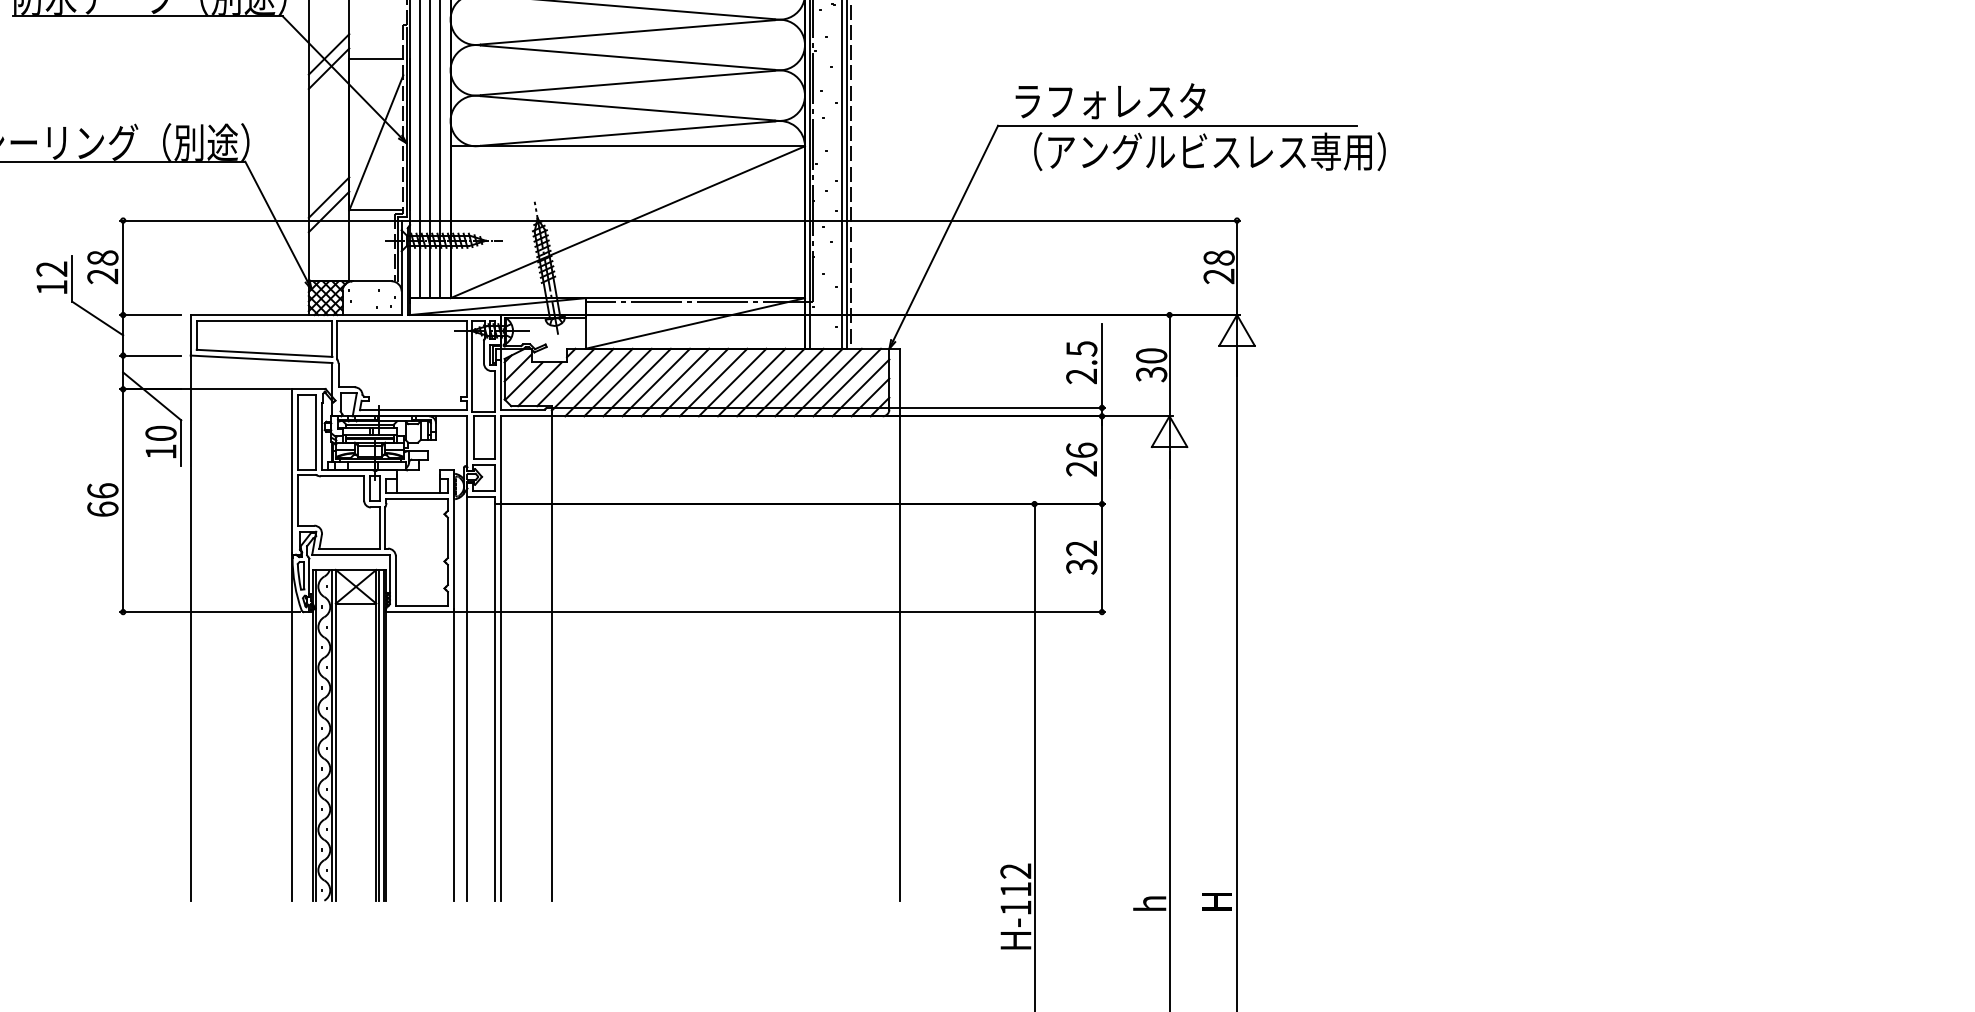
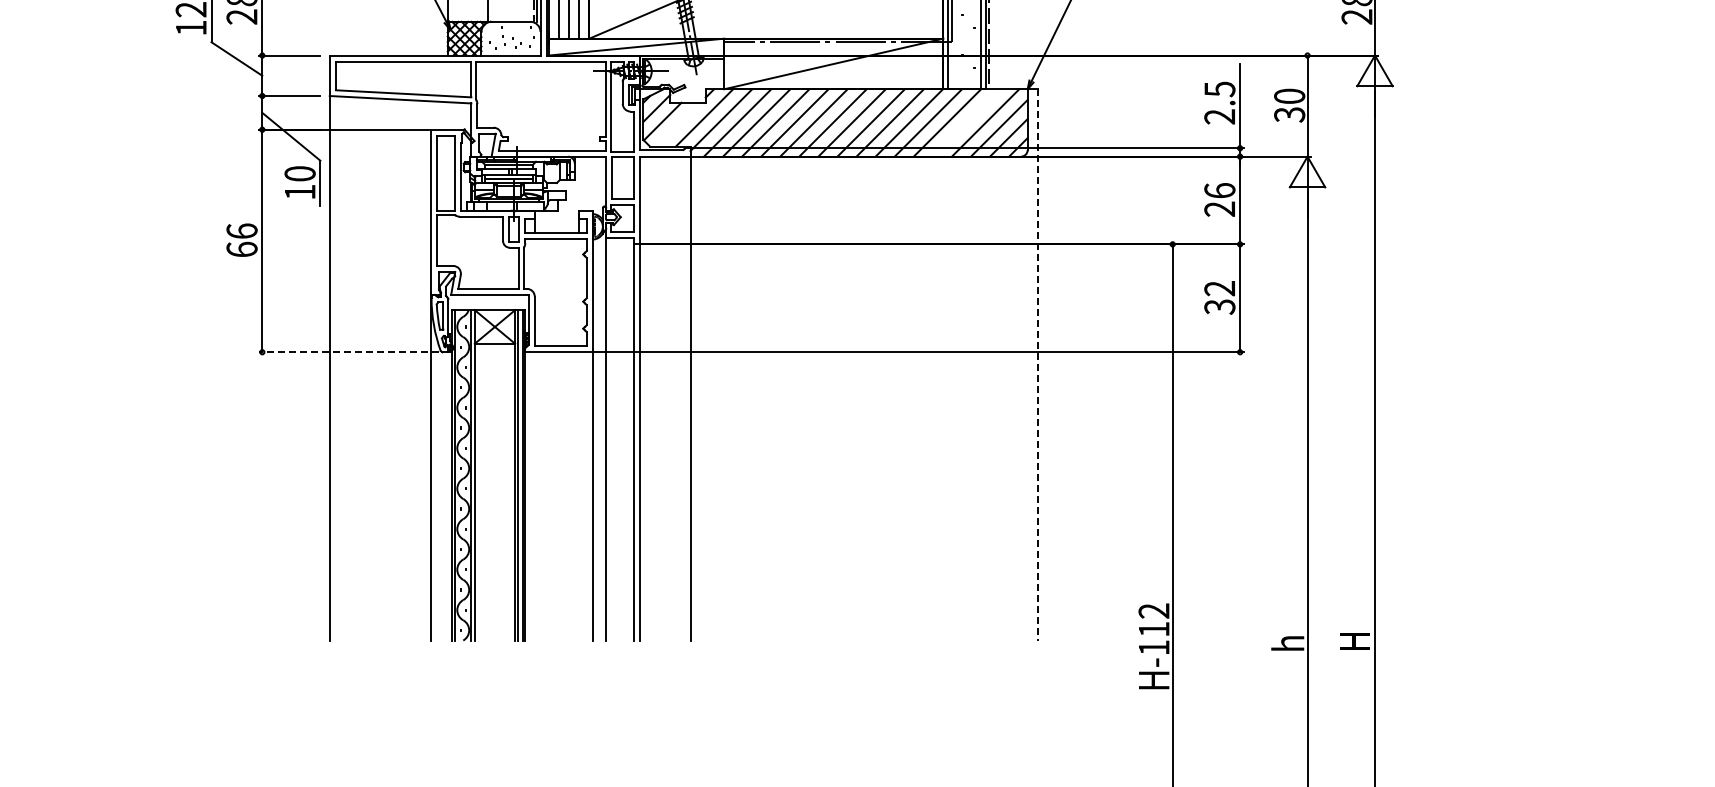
line: (827, 382) -> (965, 122), removed
line: (539, 384) -> (678, 124), removed
line: (209, 612) -> (348, 352), solid -> dashed
line: (899, 624) -> (1037, 364), solid -> dashed

